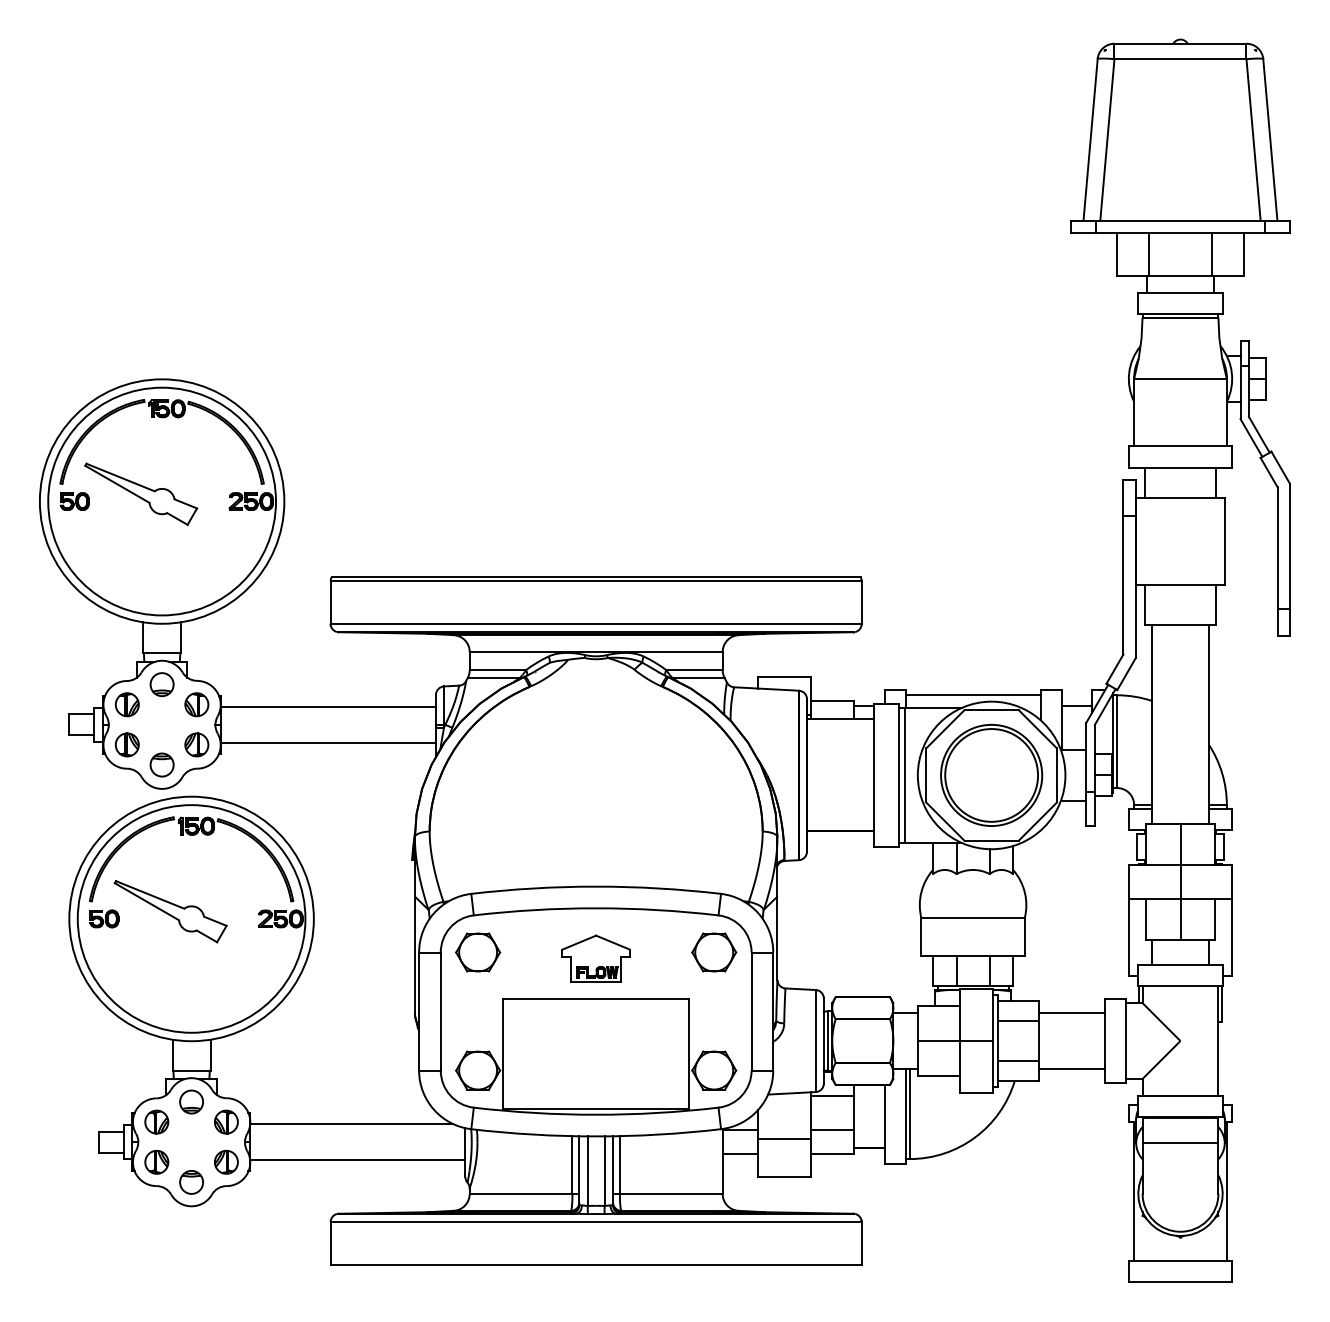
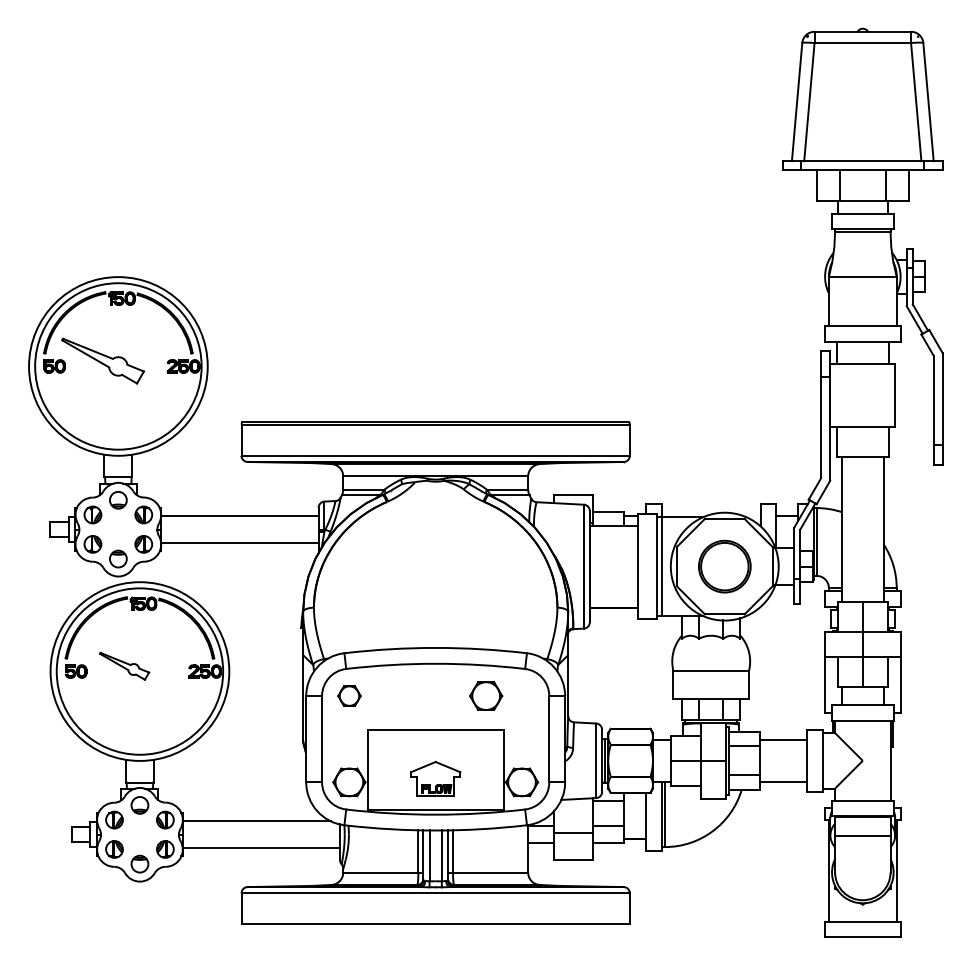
line: (972, 695) -> (710, 508), removed
part: (991, 775) -> (724, 566), size x0.7
part: (170, 911) -> (124, 666), size x0.6
part: (478, 952) -> (349, 696), size x0.7
part: (714, 952) -> (486, 696), moved
part: (595, 958) -> (435, 778), moved

